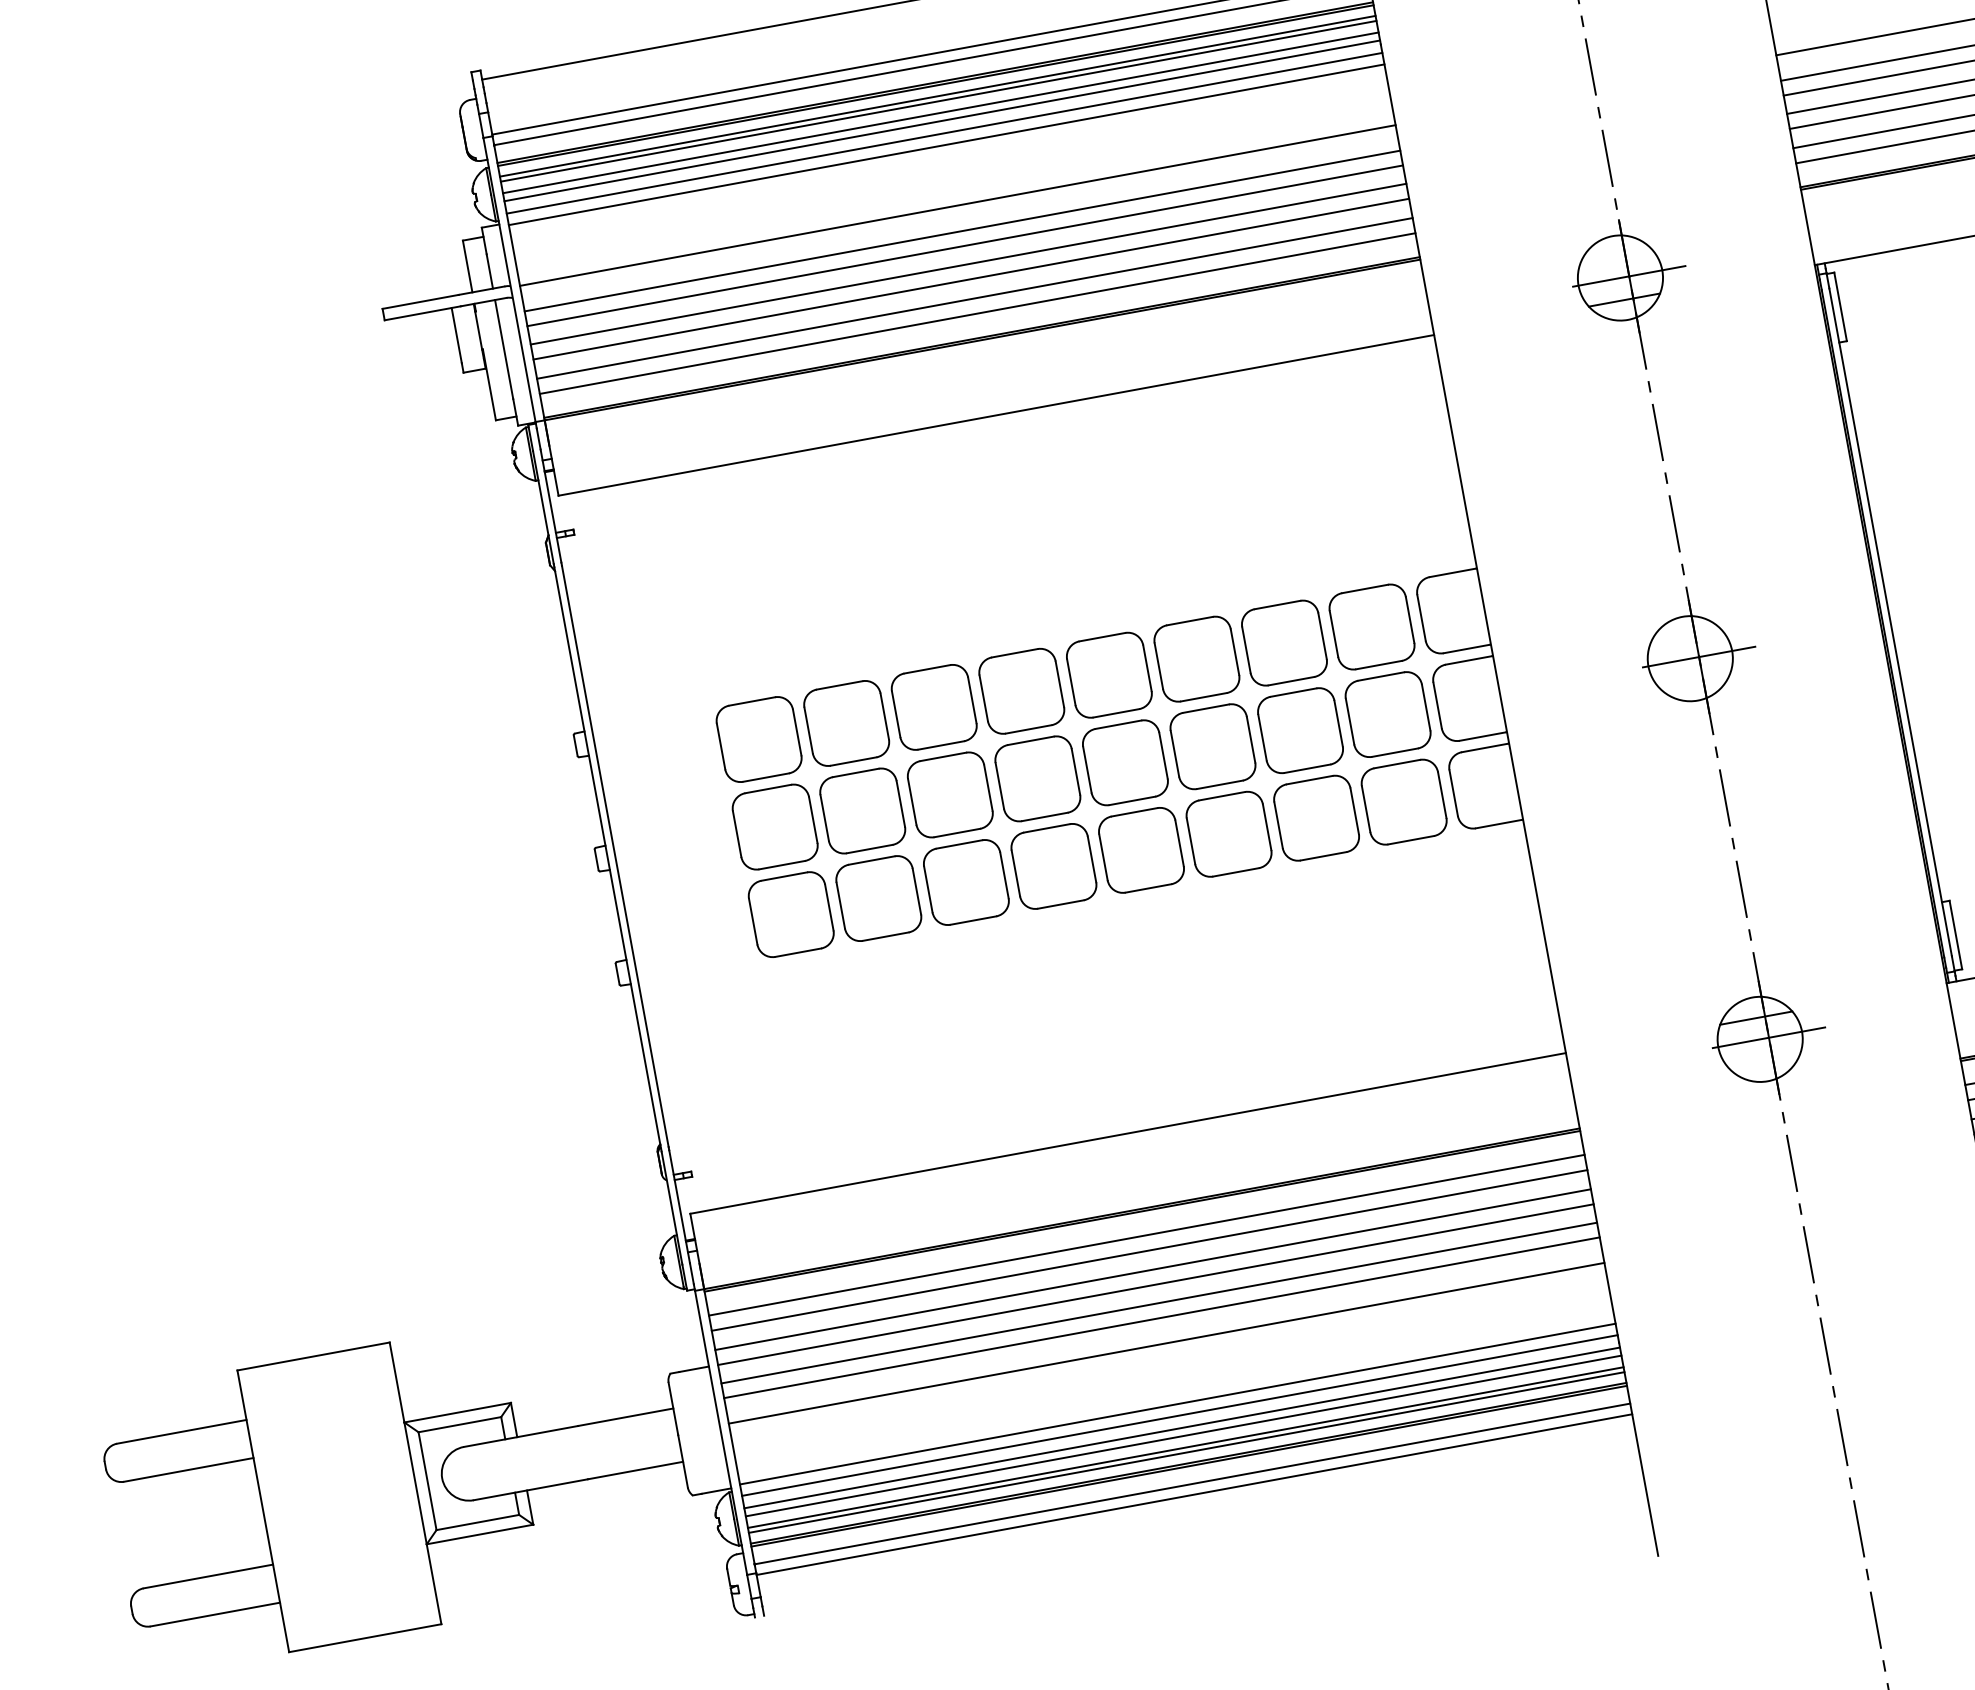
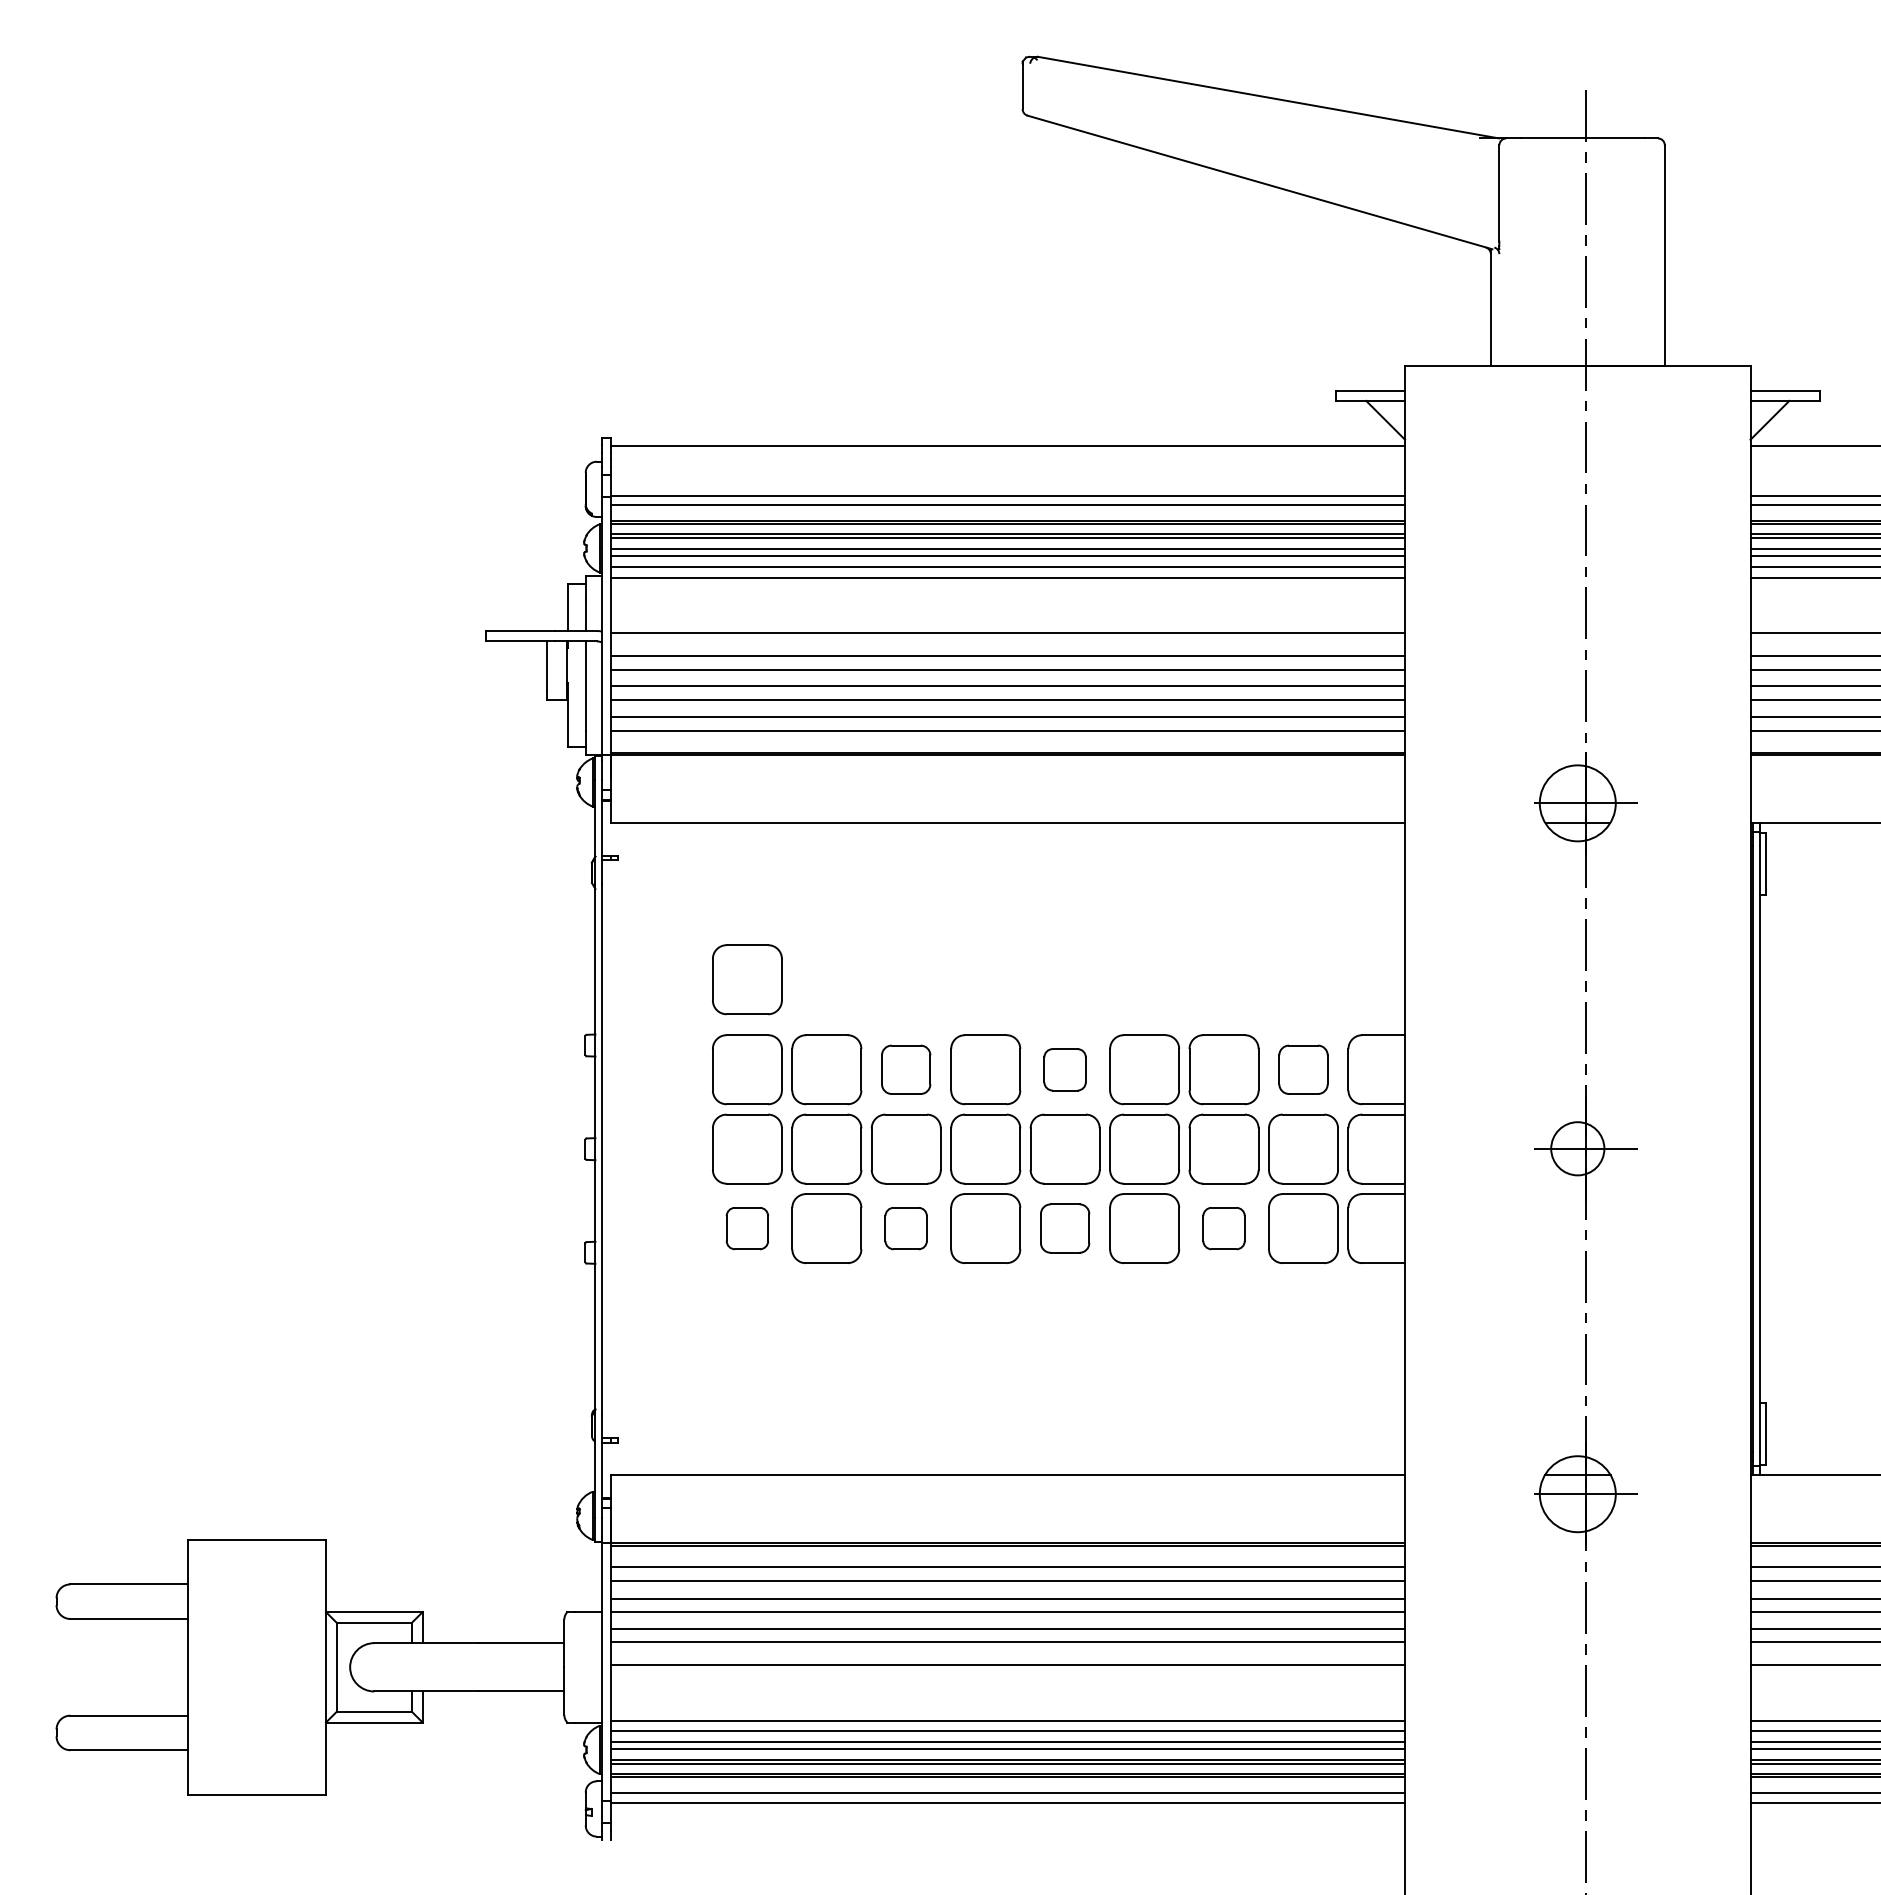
part: (1371, 626) -> (1303, 1069), size x0.7
part: (740, 640) -> (747, 979), added
circle: (1689, 658) -> (1577, 1148), size x0.7
part: (1108, 675) -> (1064, 1069), size x0.6
part: (933, 707) -> (905, 1069), size x0.7
part: (1315, 818) -> (1223, 1228), size x0.6
part: (1140, 850) -> (1064, 1228), size x0.7
part: (965, 882) -> (905, 1228), size x0.6
part: (791, 914) -> (747, 1228), size x0.6

